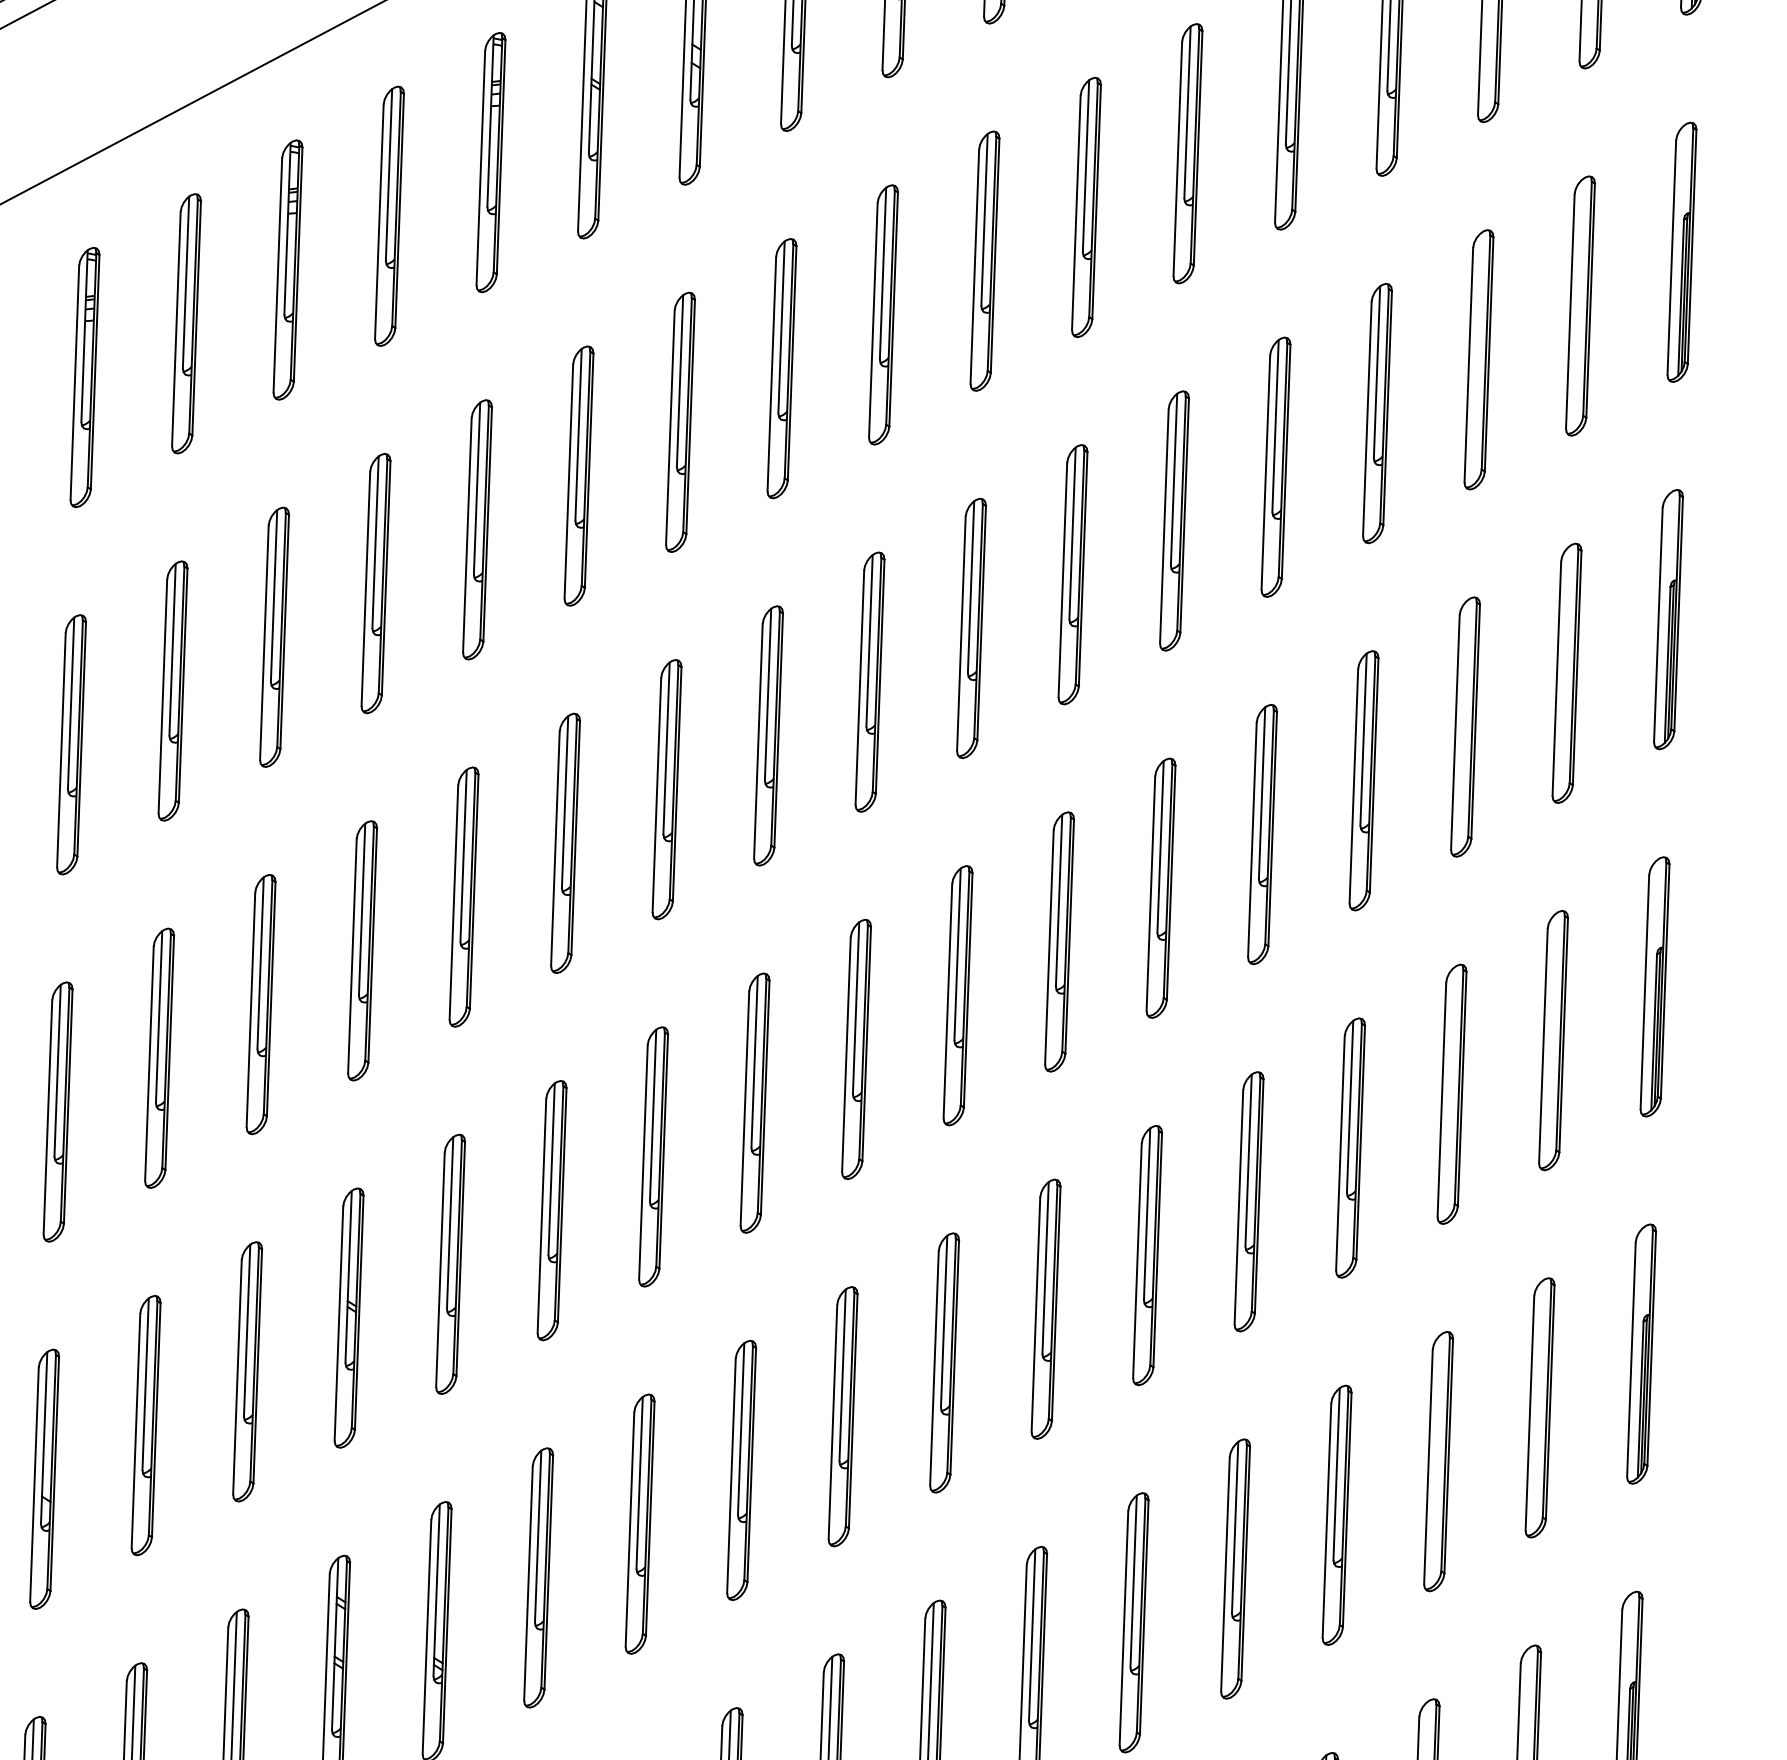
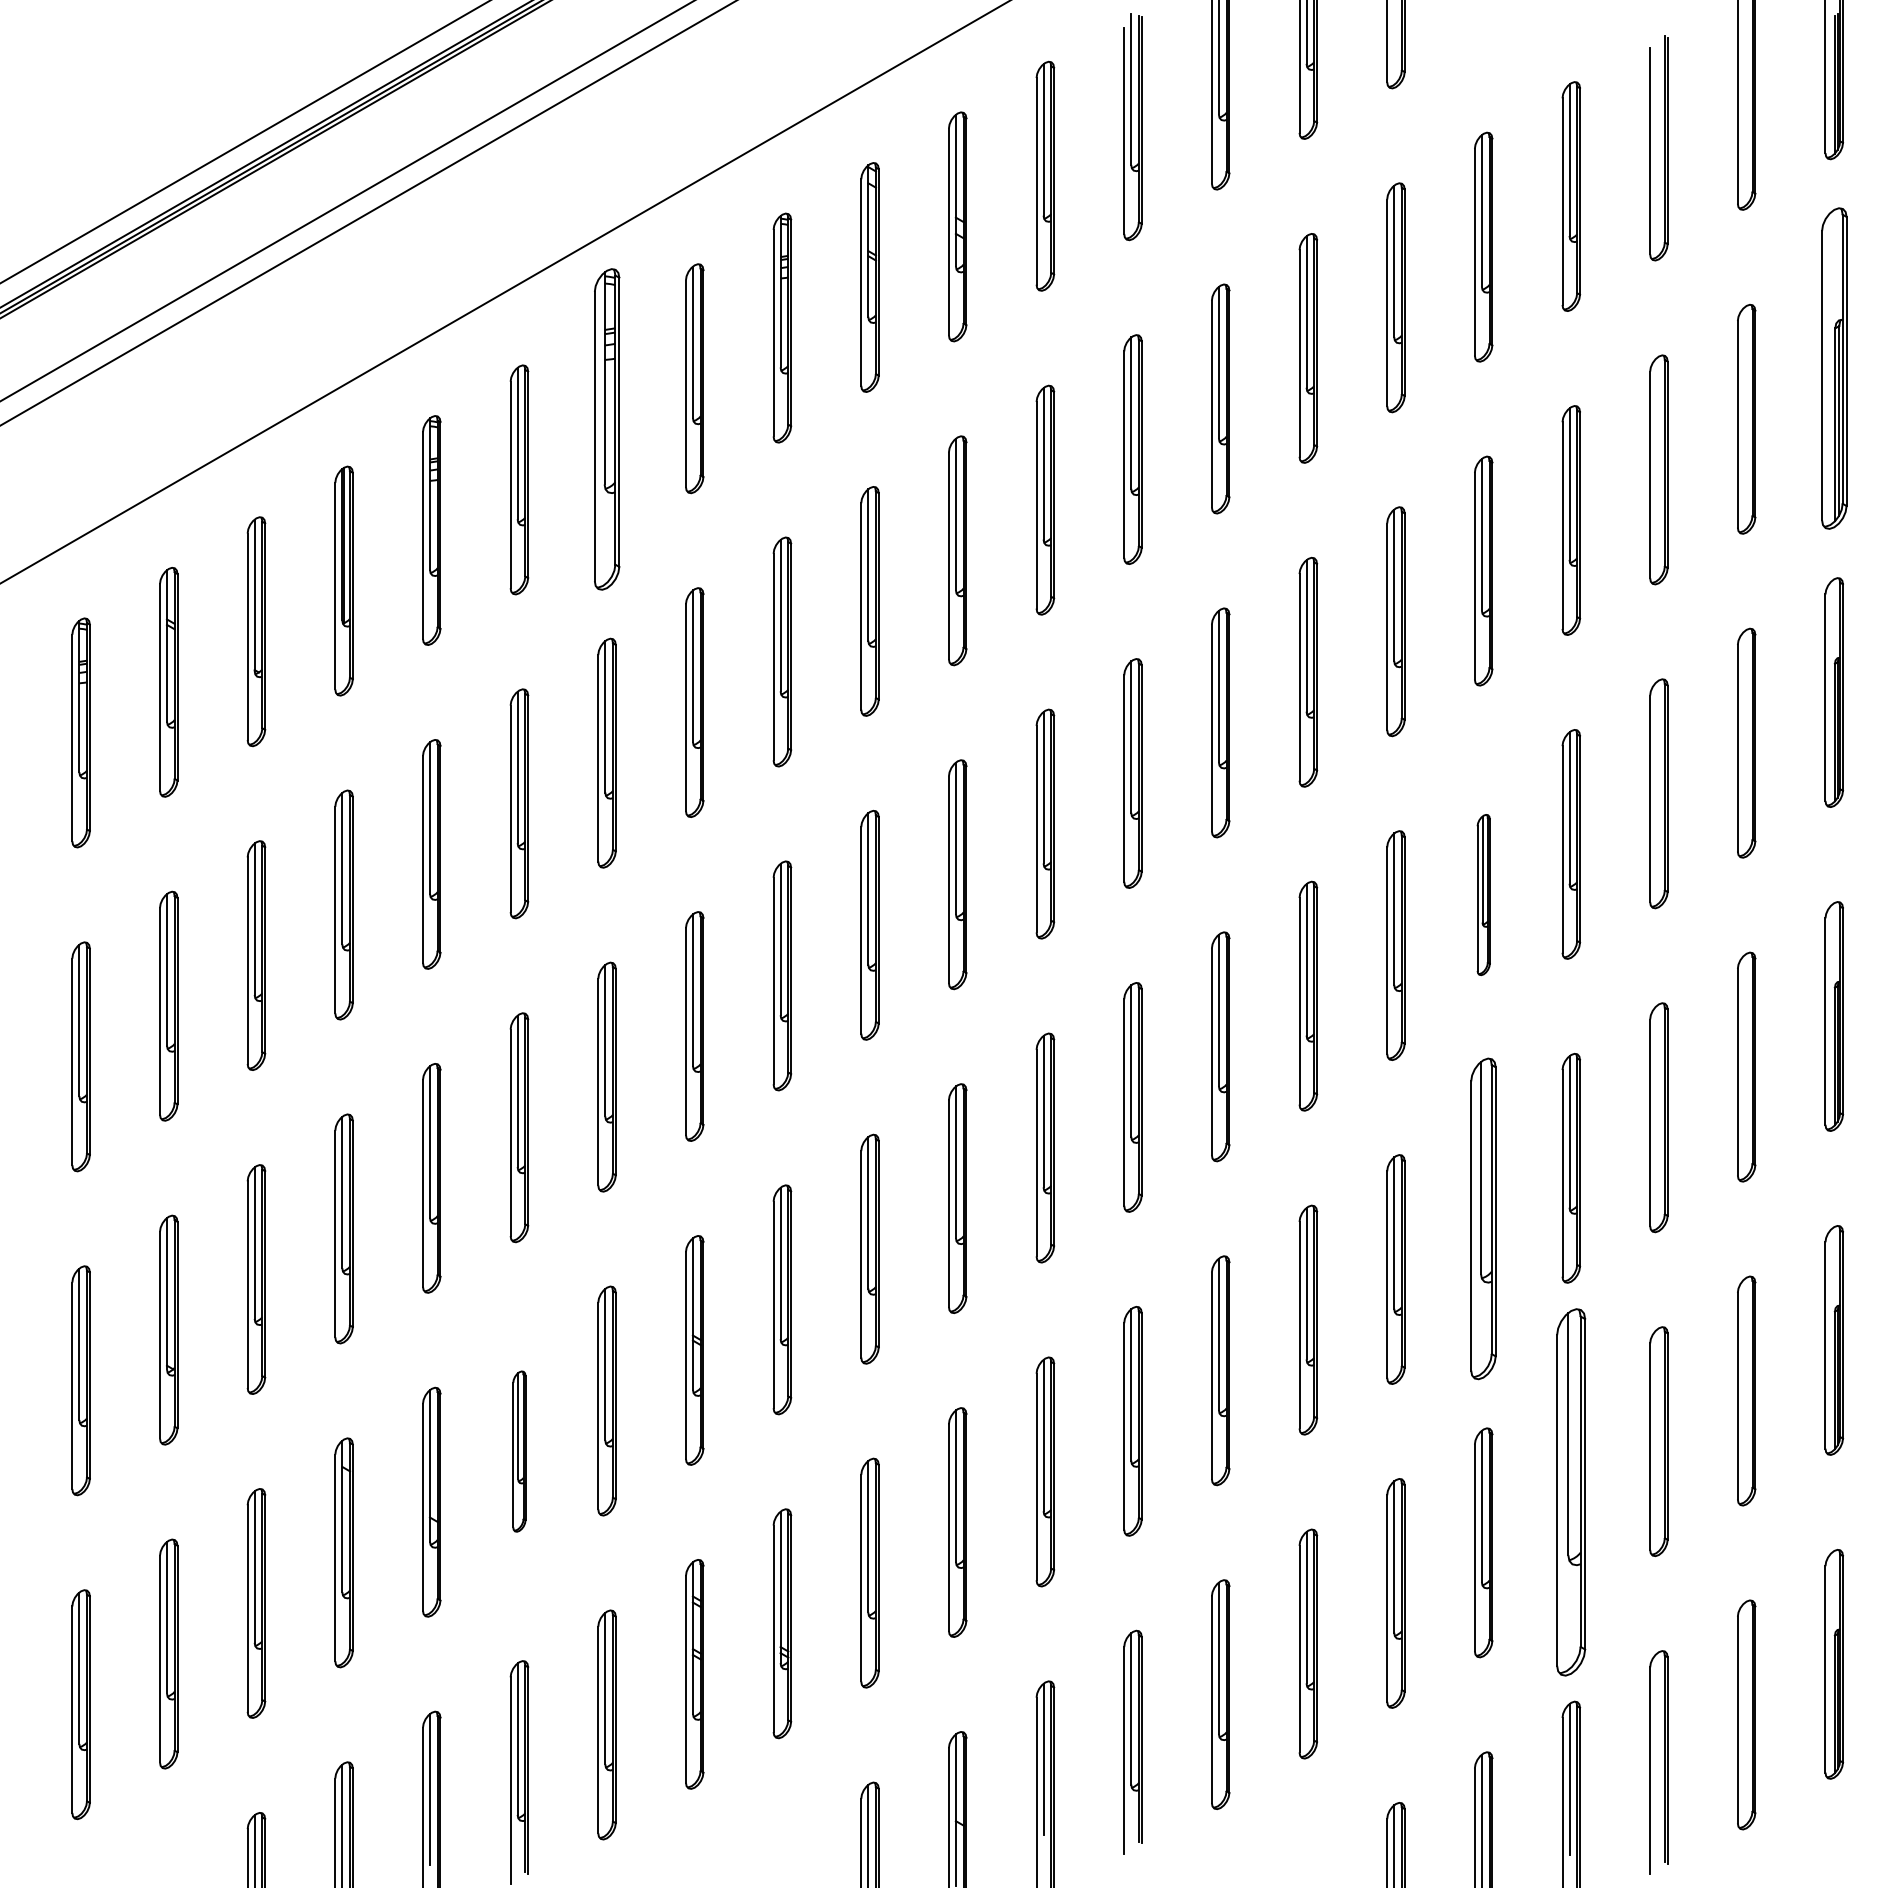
part: (1681, 252) -> (1833, 368), size x1.4
part: (287, 269) -> (606, 428), size x1.4
part: (1262, 833) -> (1483, 894), size x0.7
part: (1248, 1201) -> (1483, 1218), size x1.4
part: (146, 1425) -> (519, 1451), size x0.7
part: (1337, 1514) -> (1571, 1491), size x1.6

